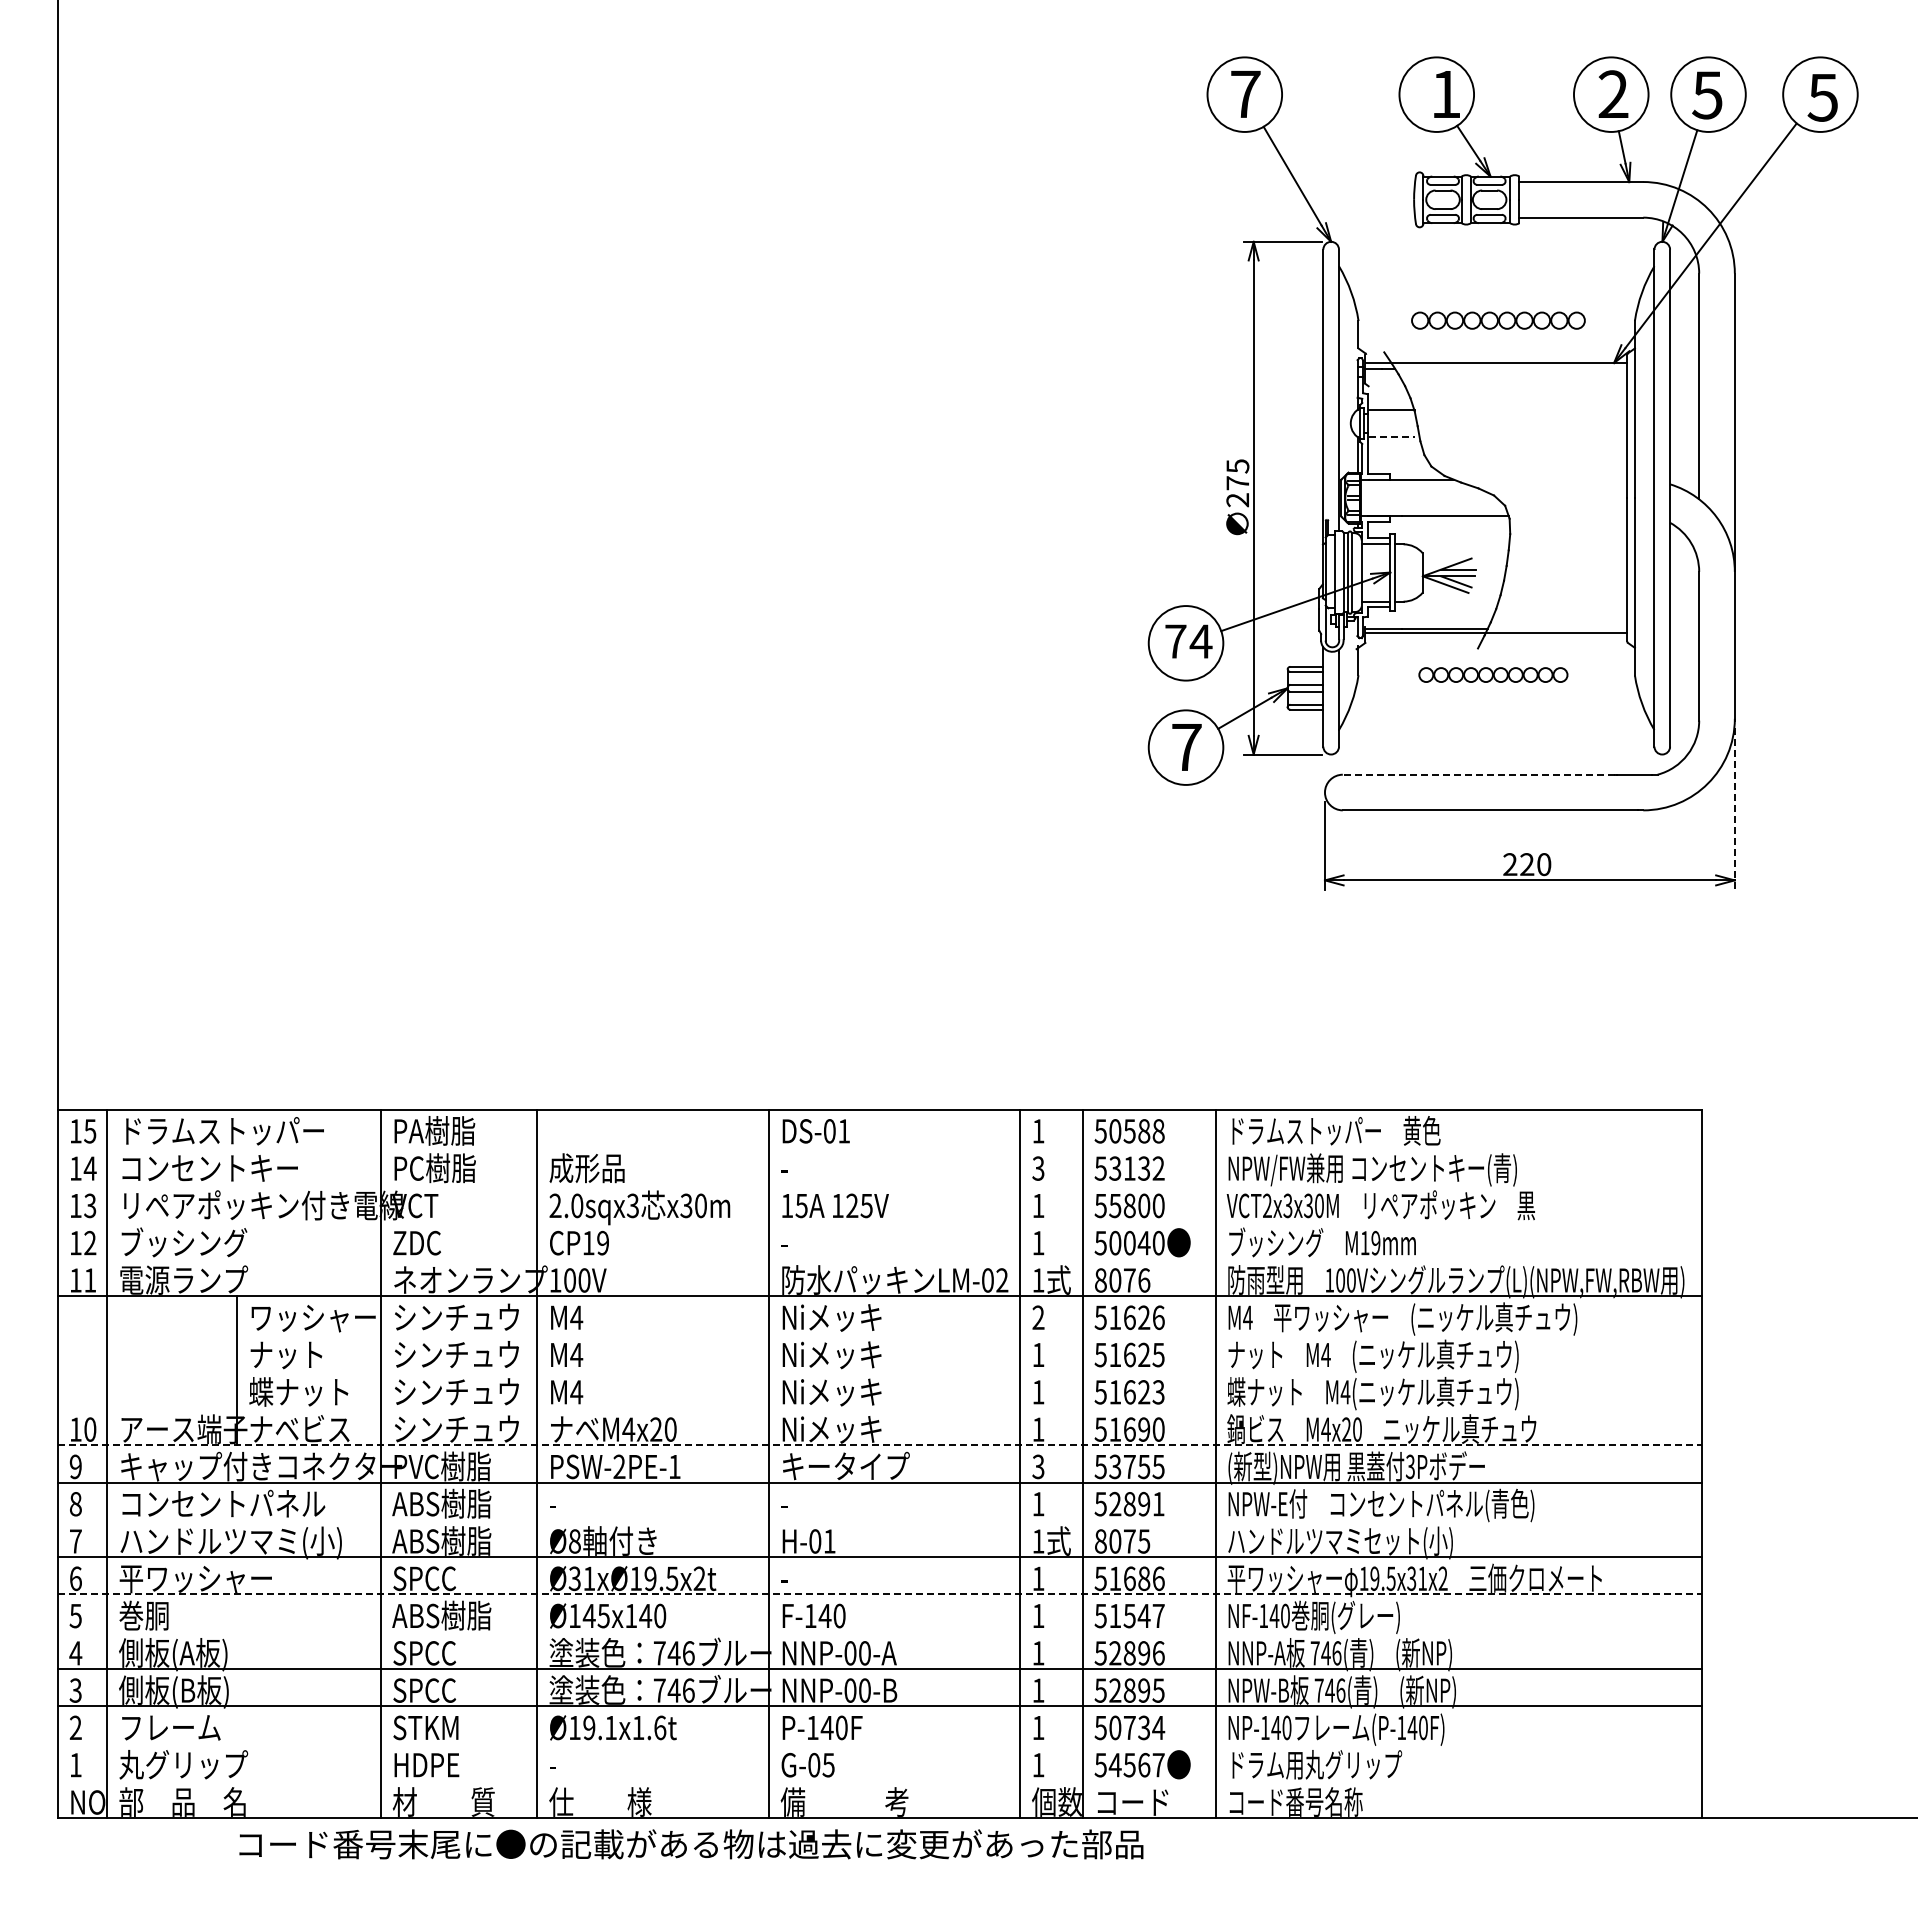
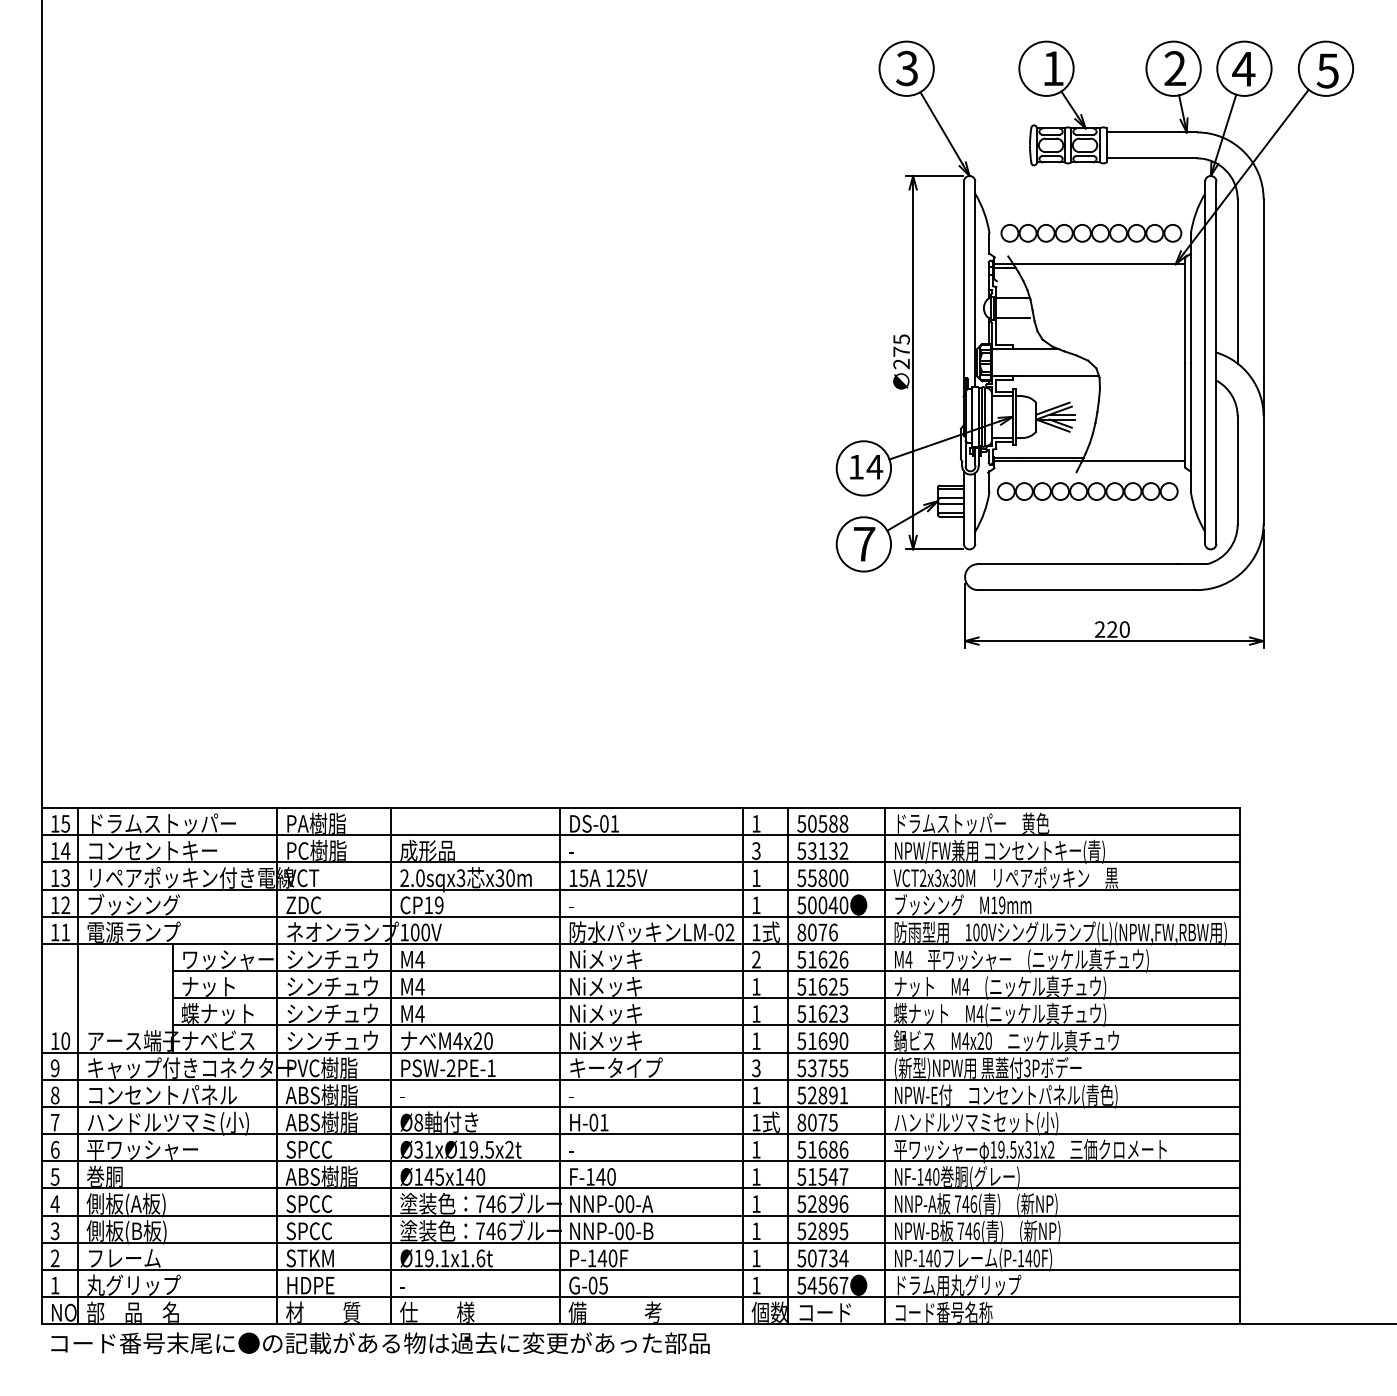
text: (1245, 94) -> (907, 68), 7 -> 3
text: (1707, 95) -> (1243, 69), 5 -> 4
part: (1498, 320) -> (1091, 233), size x1.43
line: (1392, 436) -> (1014, 317), dashed -> solid
line: (1445, 561) -> (1052, 408), added
text: (1175, 641) -> (856, 467), 74 -> 14
part: (1493, 674) -> (1087, 491), size x1.67
line: (1478, 774) -> (1076, 563), dashed -> solid
line: (1734, 808) -> (1263, 588), dashed -> solid
line: (879, 1147) -> (640, 835), added
line: (879, 1184) -> (640, 862), added
line: (879, 1221) -> (640, 889), added
line: (879, 1258) -> (640, 916), added
line: (969, 1333) -> (706, 971), added
line: (969, 1370) -> (706, 998), added
line: (969, 1408) -> (706, 1025), added
line: (880, 1445) -> (641, 1052), dashed -> solid
line: (879, 1519) -> (640, 1106), added
line: (880, 1594) -> (641, 1161), dashed -> solid
line: (879, 1631) -> (640, 1188), added
line: (879, 1743) -> (640, 1269), added
line: (879, 1780) -> (640, 1296), added
text: (691, 1844) -> (380, 1343), moved

